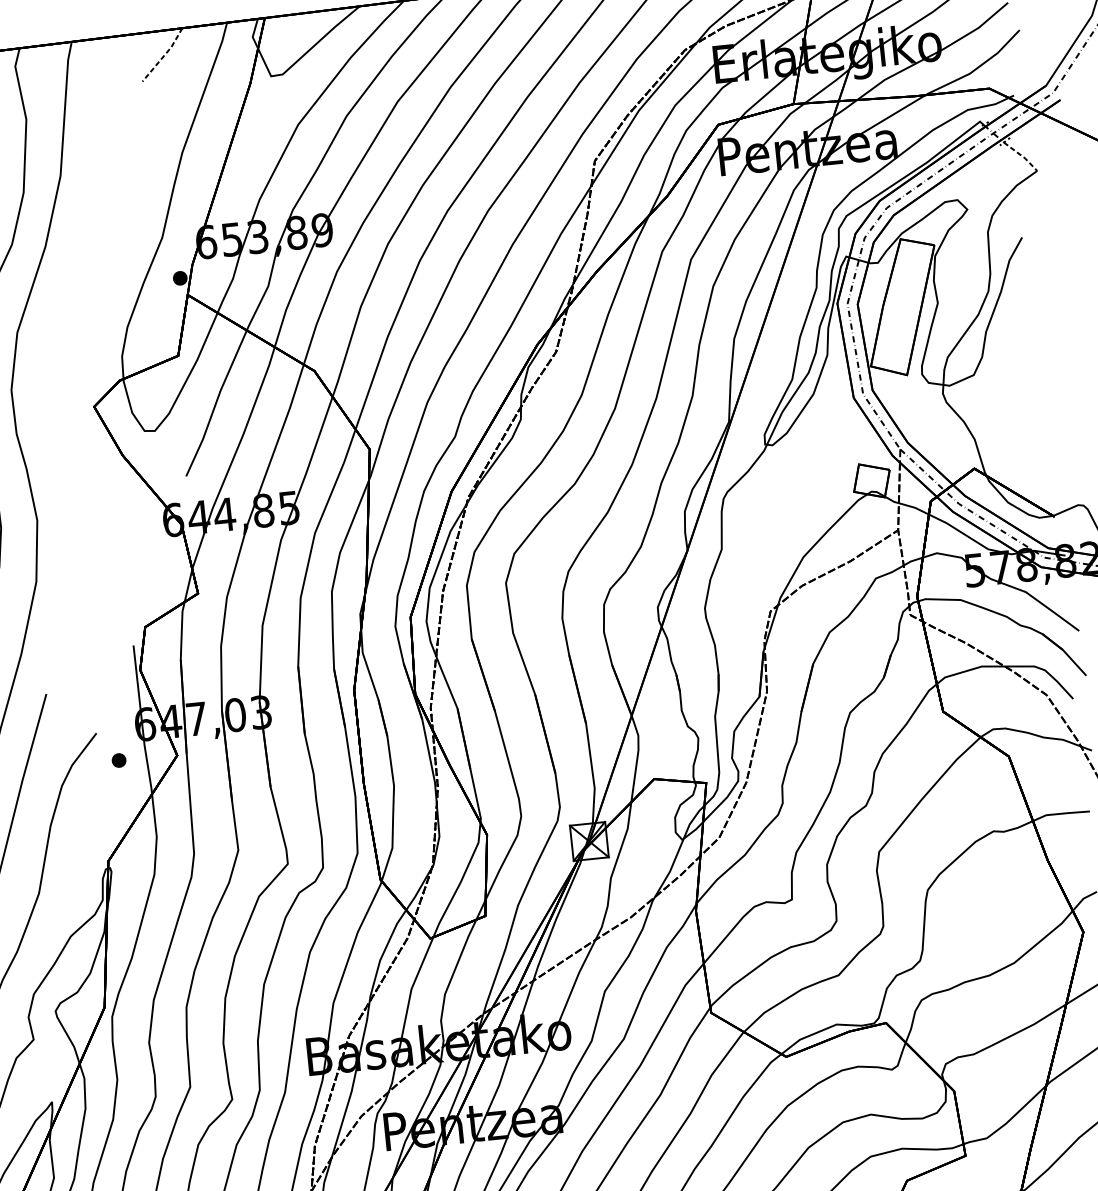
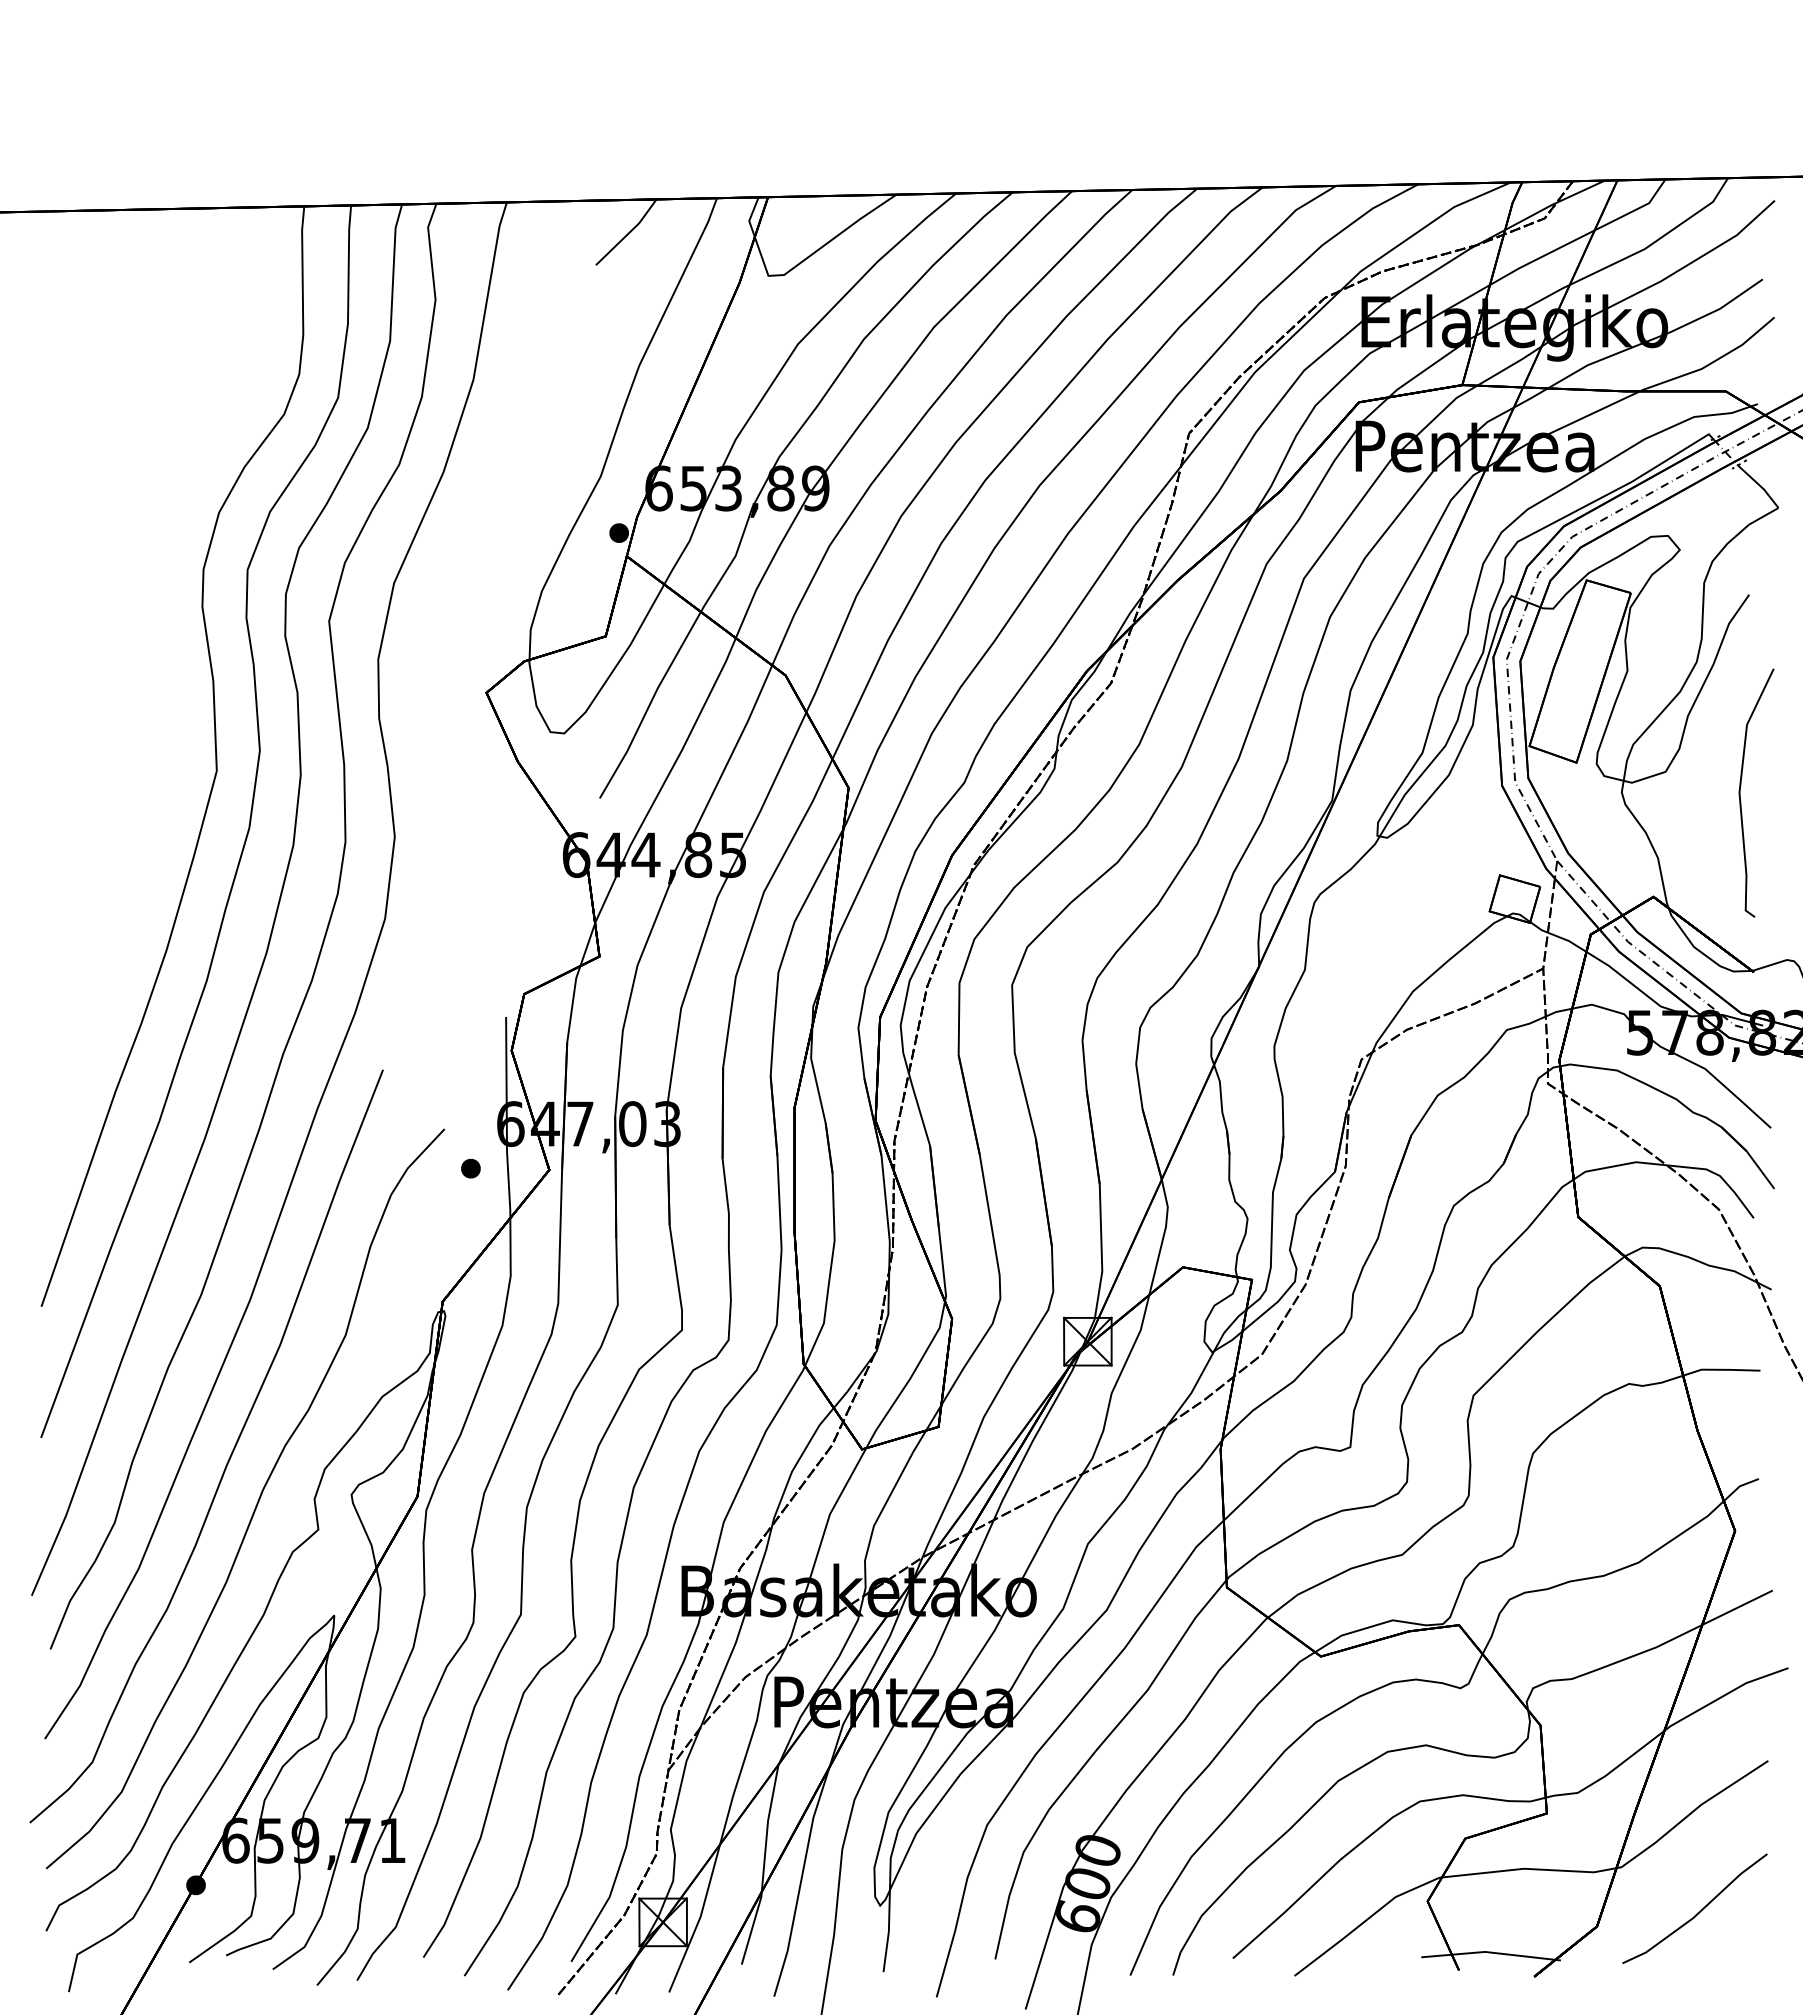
line: (164, 55) -> (628, 233), dashed -> solid
line: (1022, 156) -> (1760, 486), dashed -> solid
curve: (1030, 384) -> (1740, 792), added

